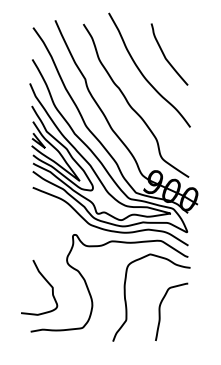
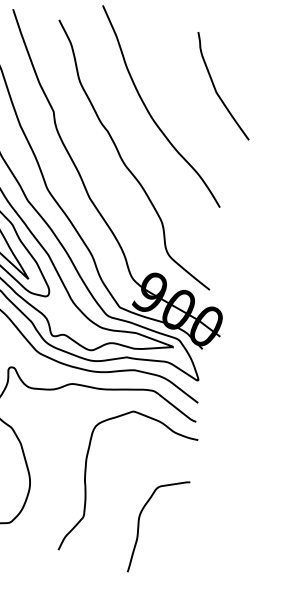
curve: (165, 55) -> (216, 87), moved
curve: (160, 311) -> (140, 524), moved

